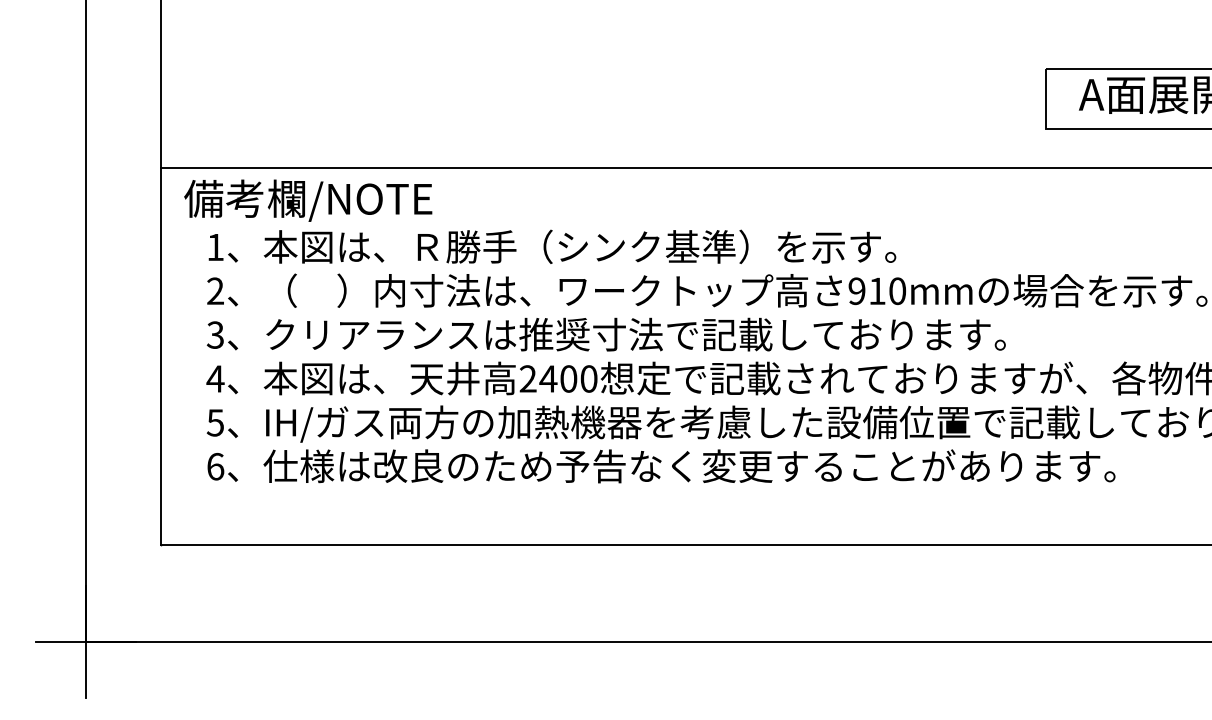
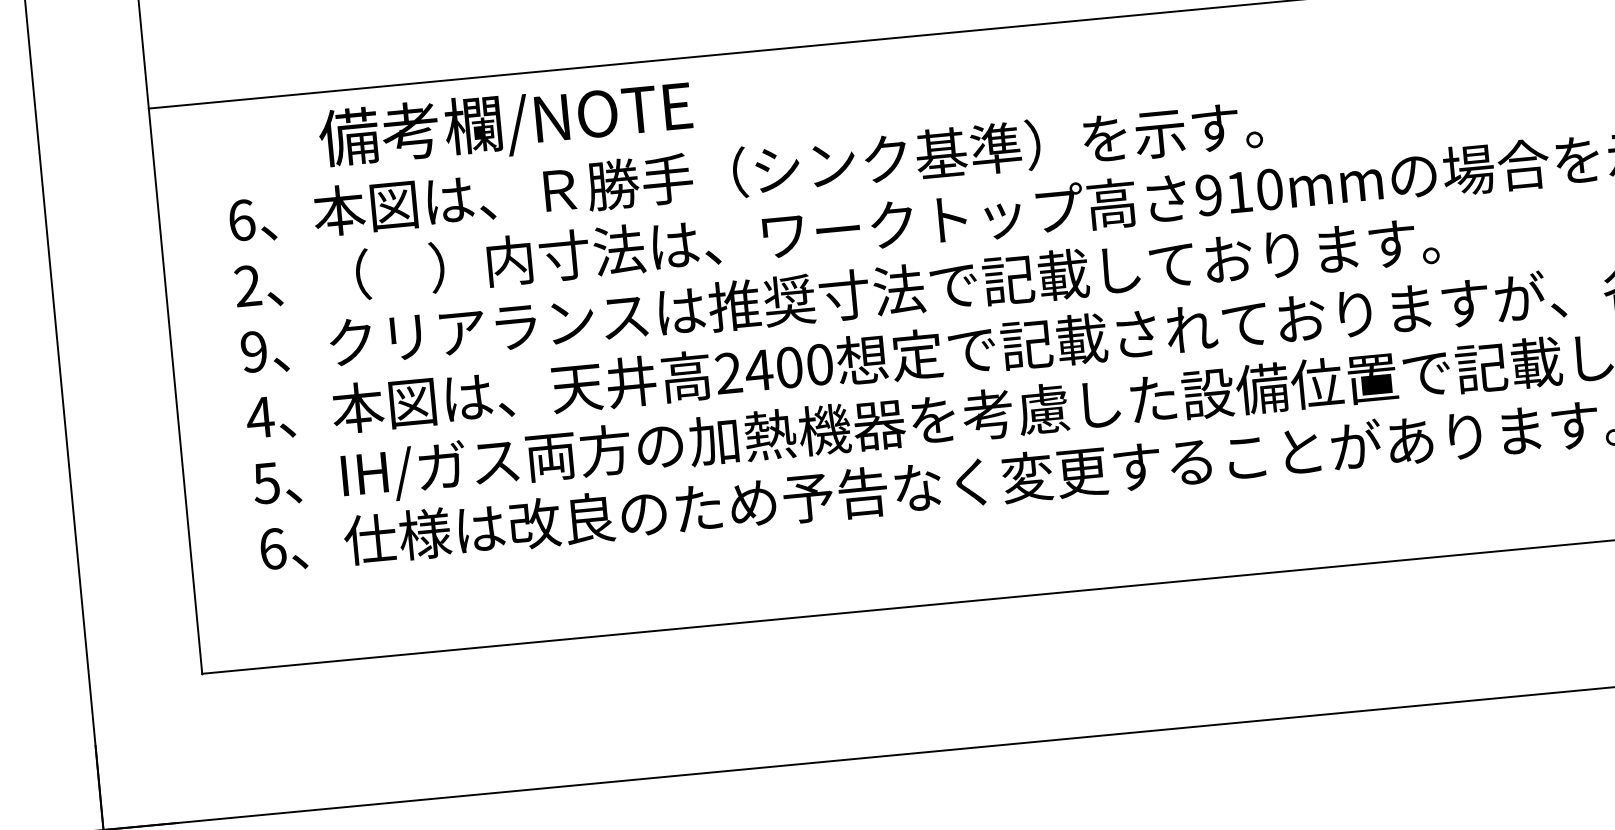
text: (308, 200) -> (506, 124), moved
text: (215, 247) -> (241, 220), 1 -> 6
text: (214, 334) -> (252, 351), 3 -> 9

